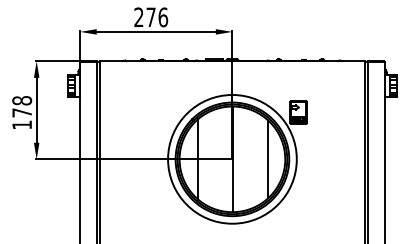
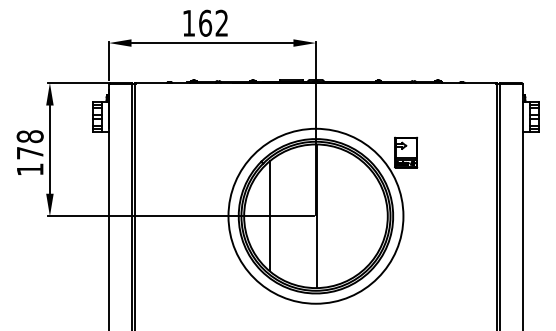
text: (151, 16) -> (205, 22), 276 -> 162
line: (268, 158) -> (364, 215), removed

